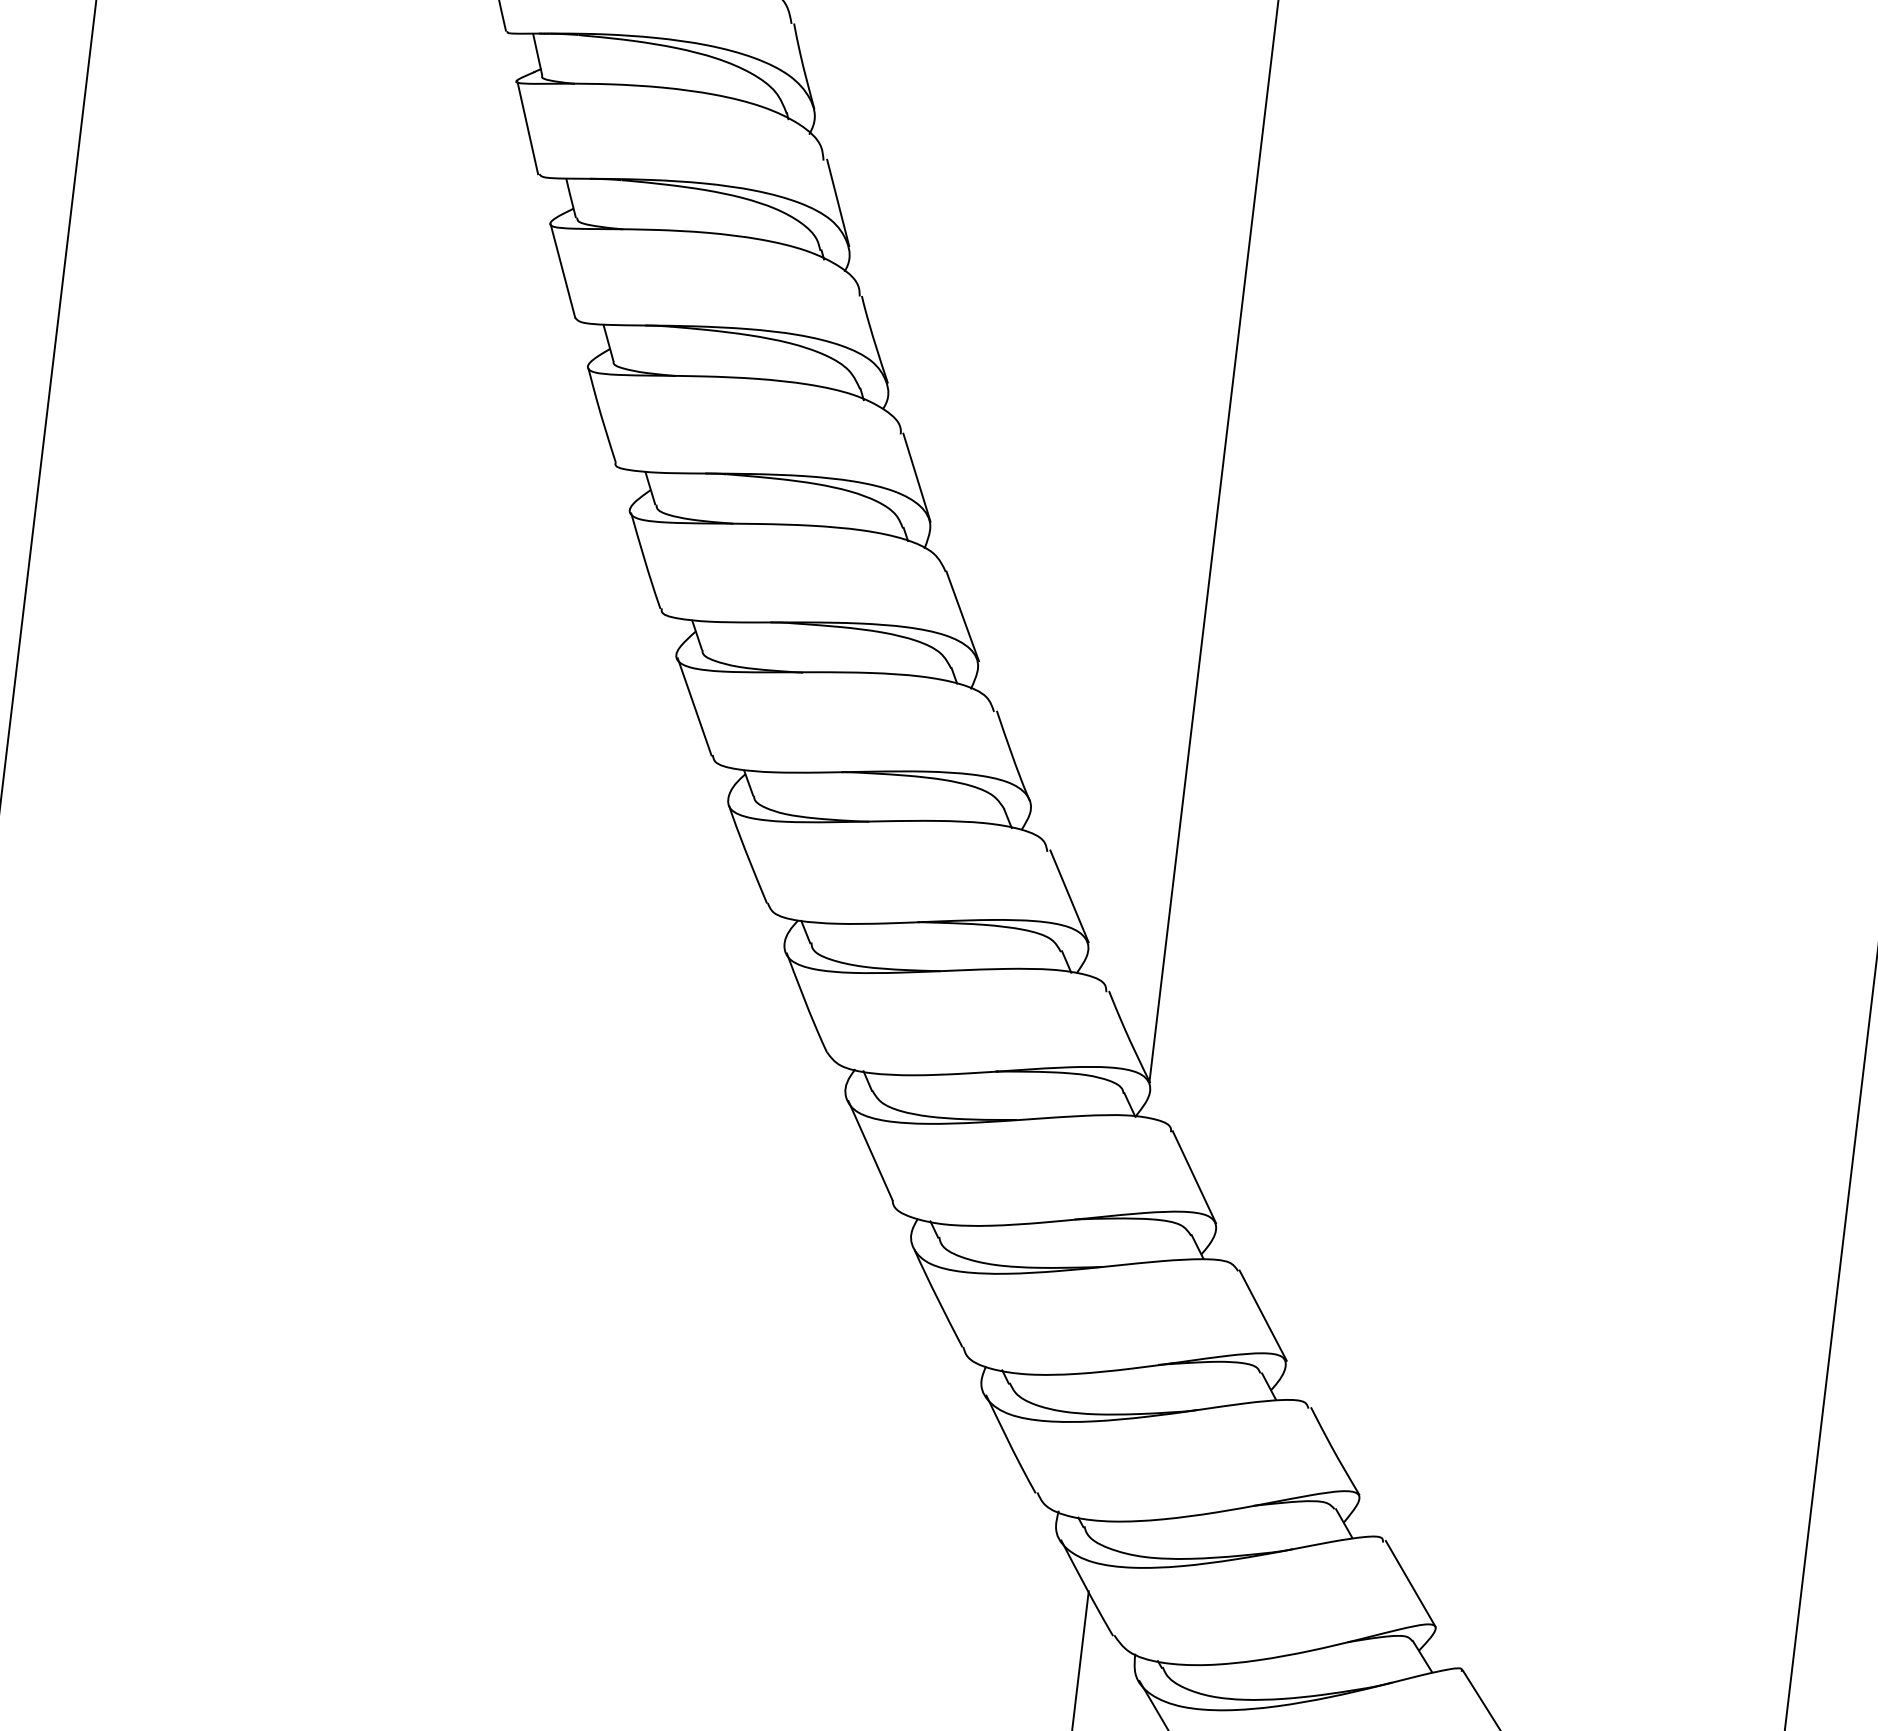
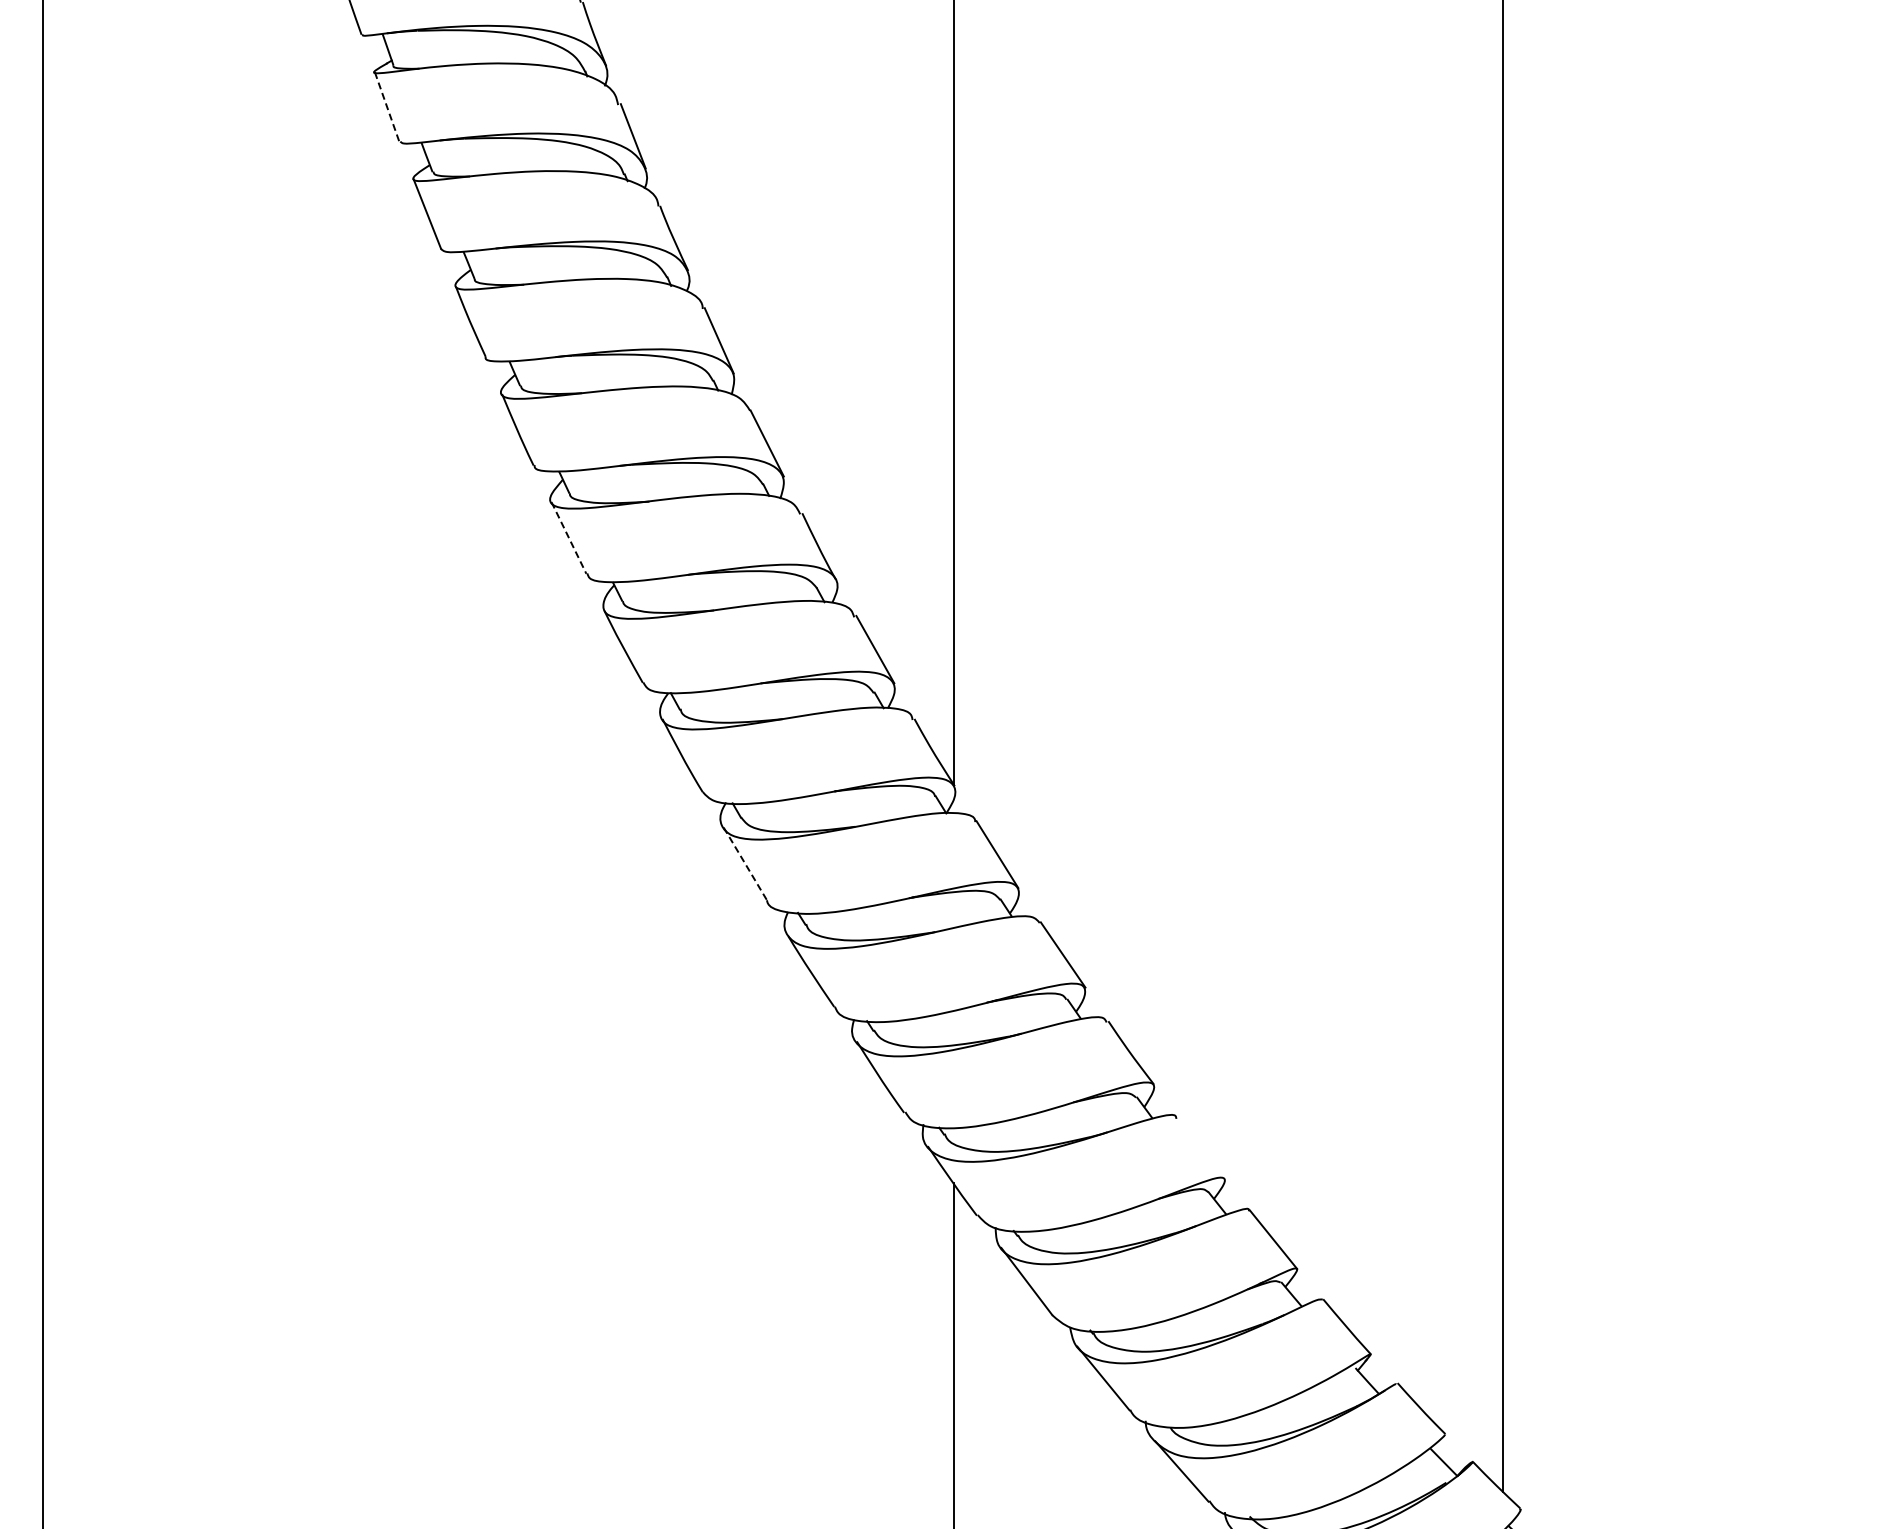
line: (528, 128) -> (387, 107), solid -> dashed
line: (694, 706) -> (568, 537), solid -> dashed
line: (870, 1151) -> (745, 864), solid -> dashed
line: (1410, 1583) -> (1201, 1147), removed

